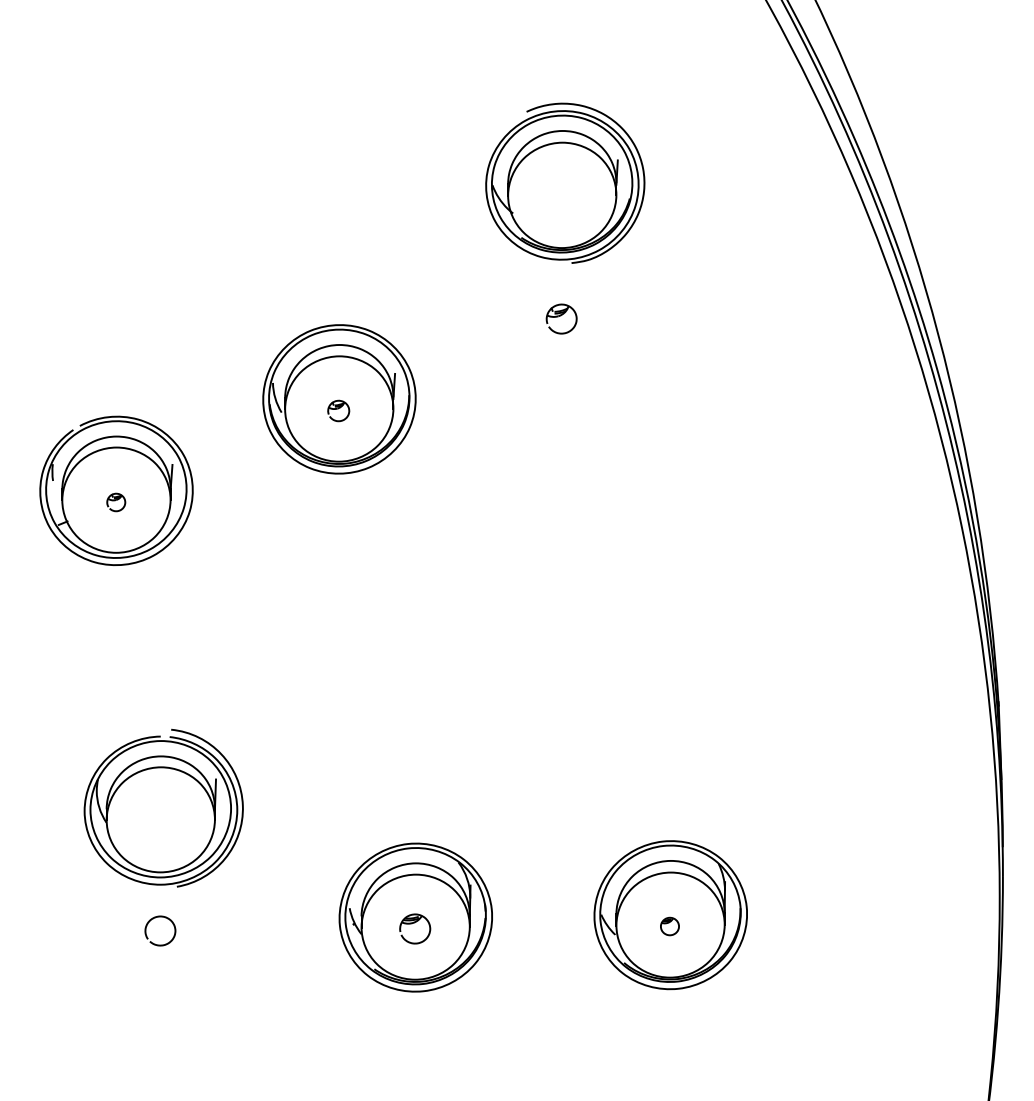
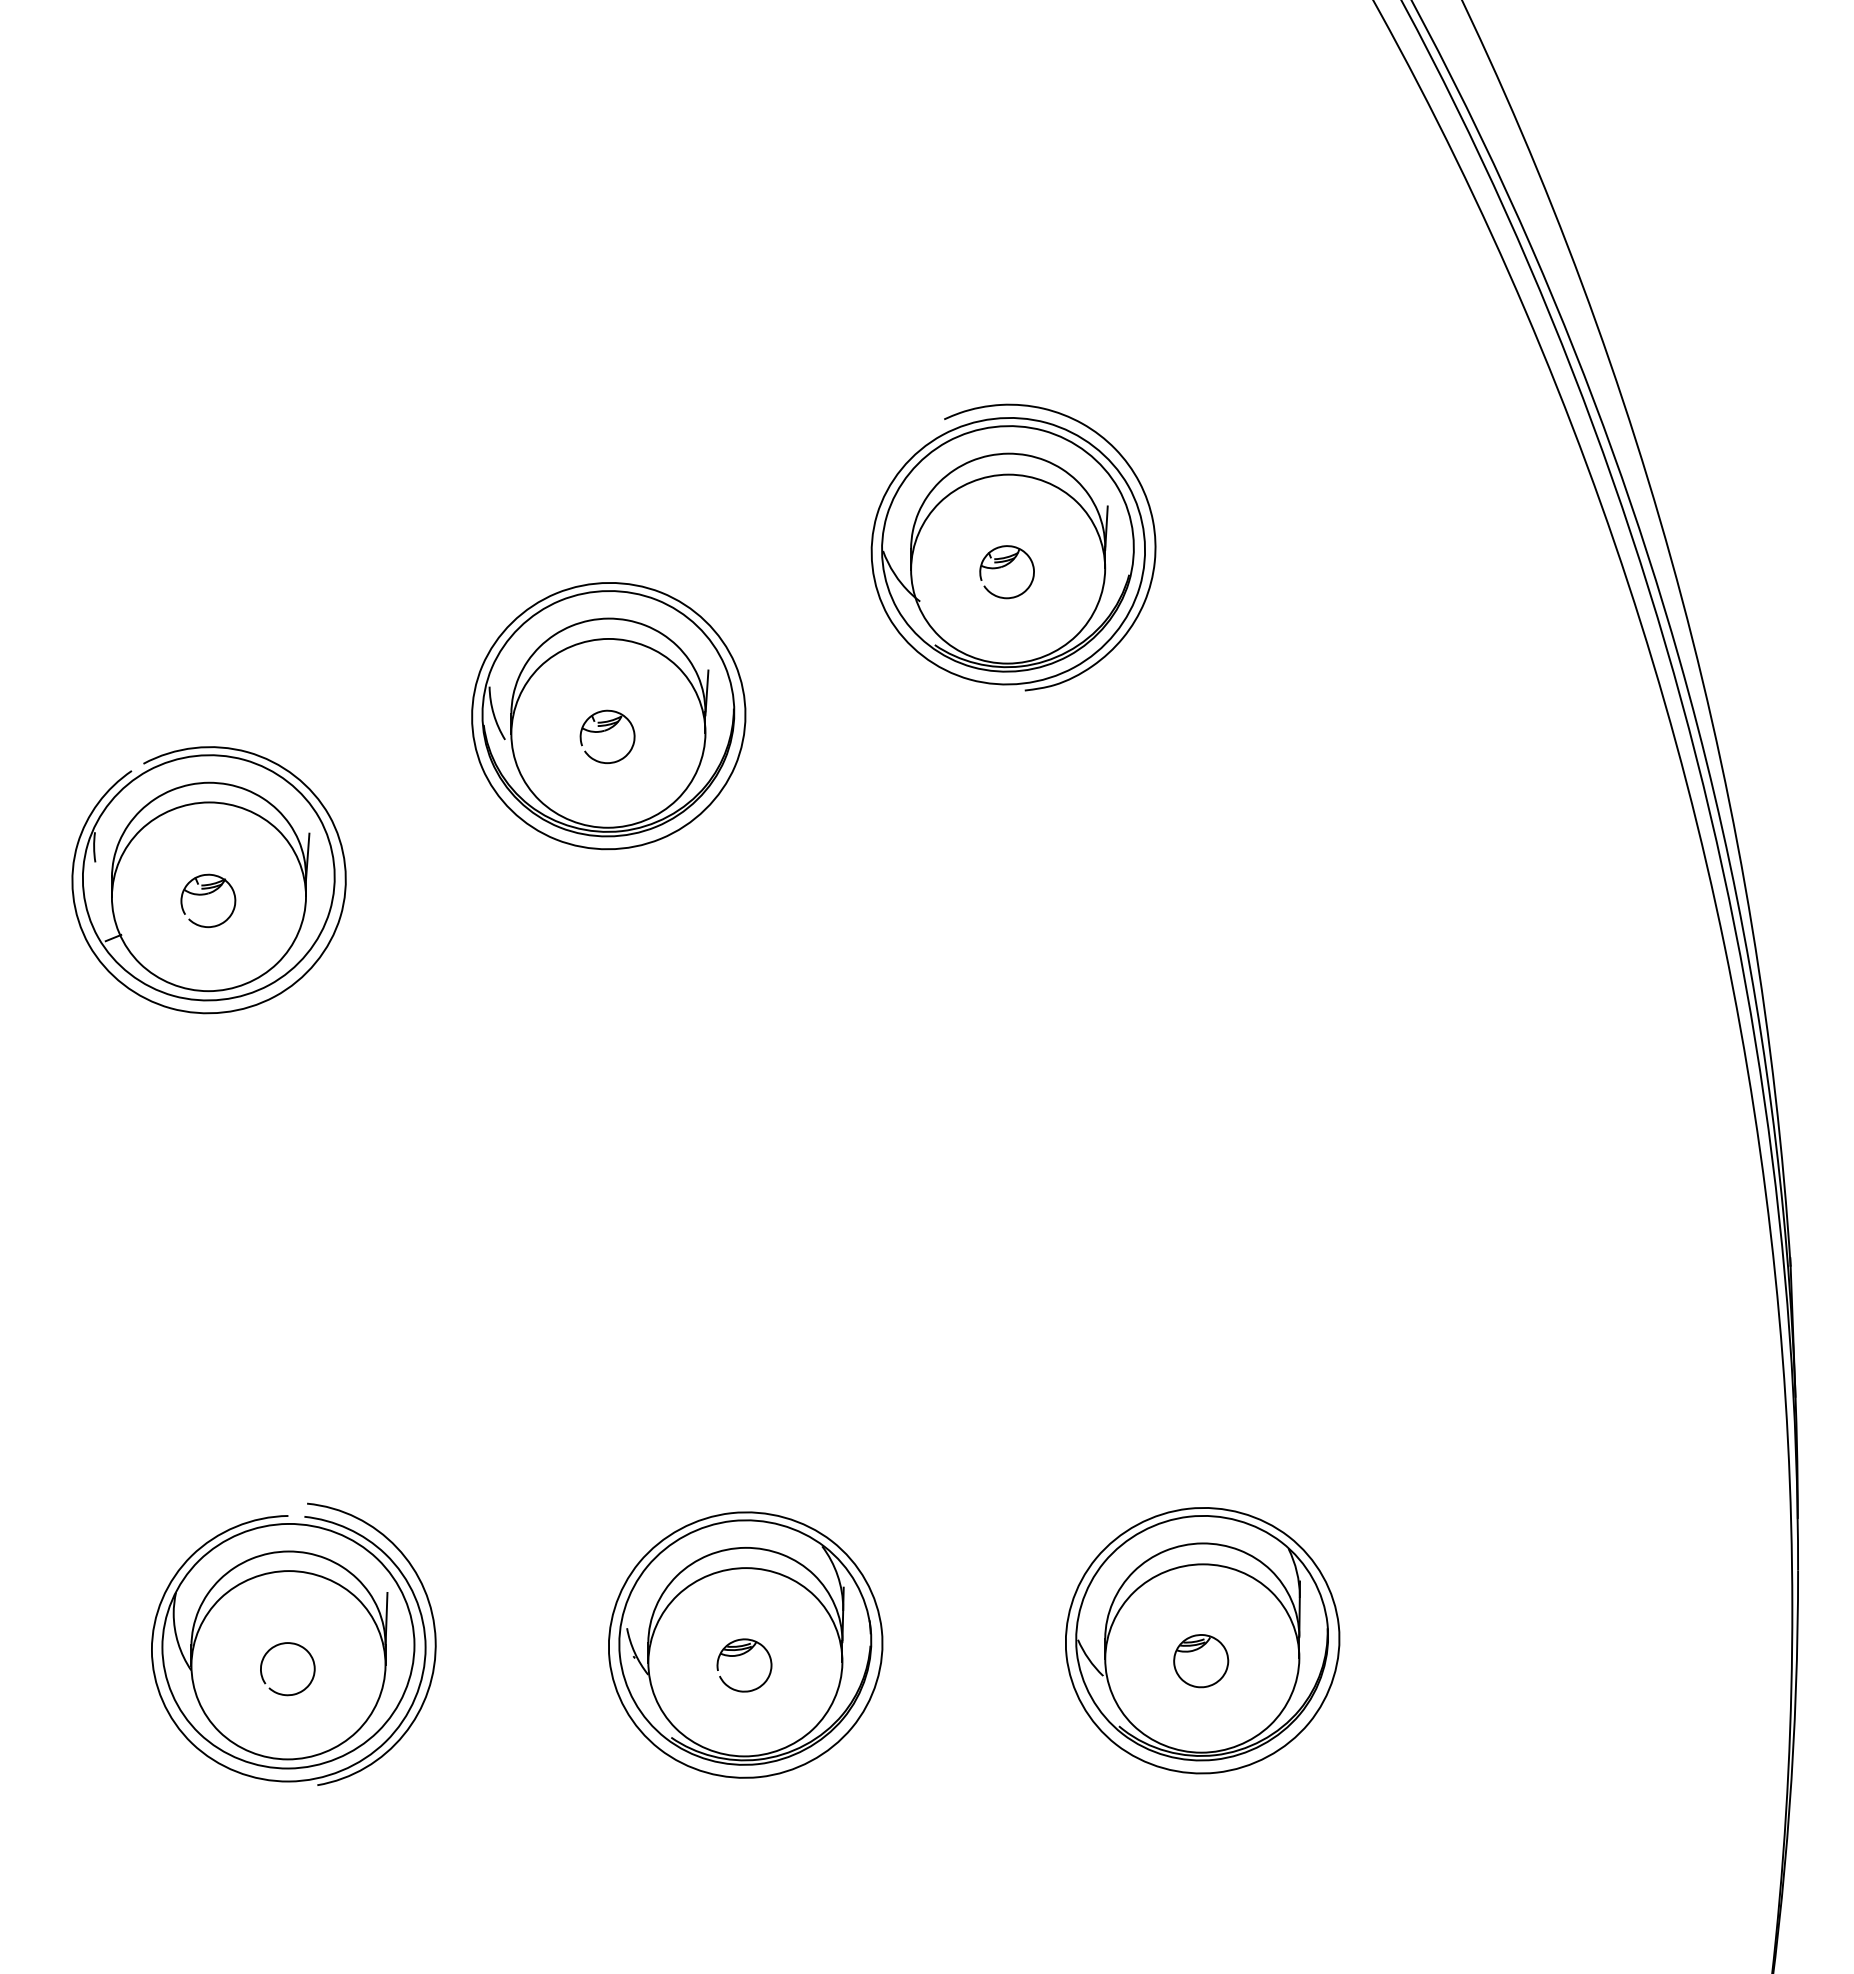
part: (565, 182) -> (1013, 546), moved
part: (338, 410) -> (607, 736), size x1.43
part: (116, 502) -> (209, 900), size x1.67
part: (163, 807) -> (293, 1643), moved
part: (669, 926) -> (1200, 1661), size x1.67

